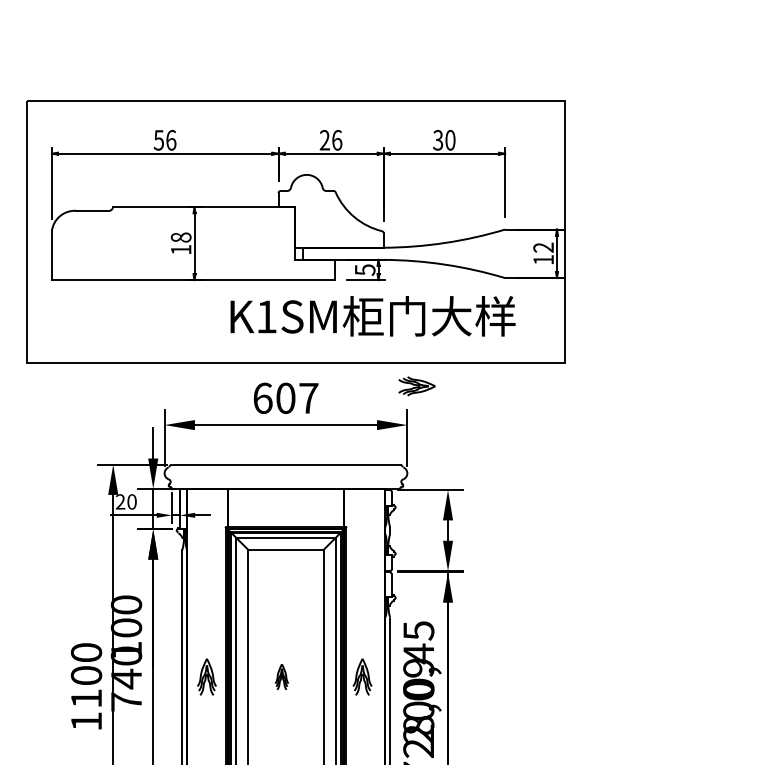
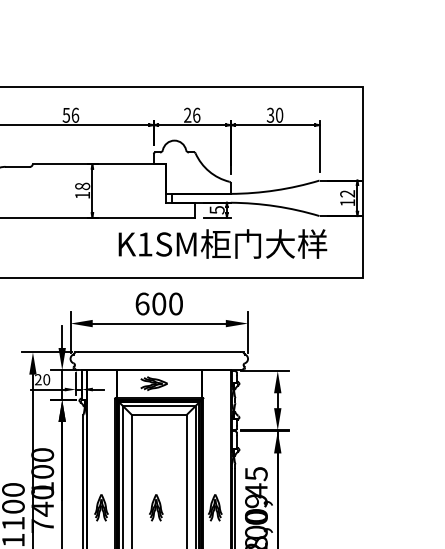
part: (416, 386) -> (153, 383), moved
text: (308, 397) -> (175, 303), 607 -> 600
part: (281, 676) -> (156, 507), size x1.43

